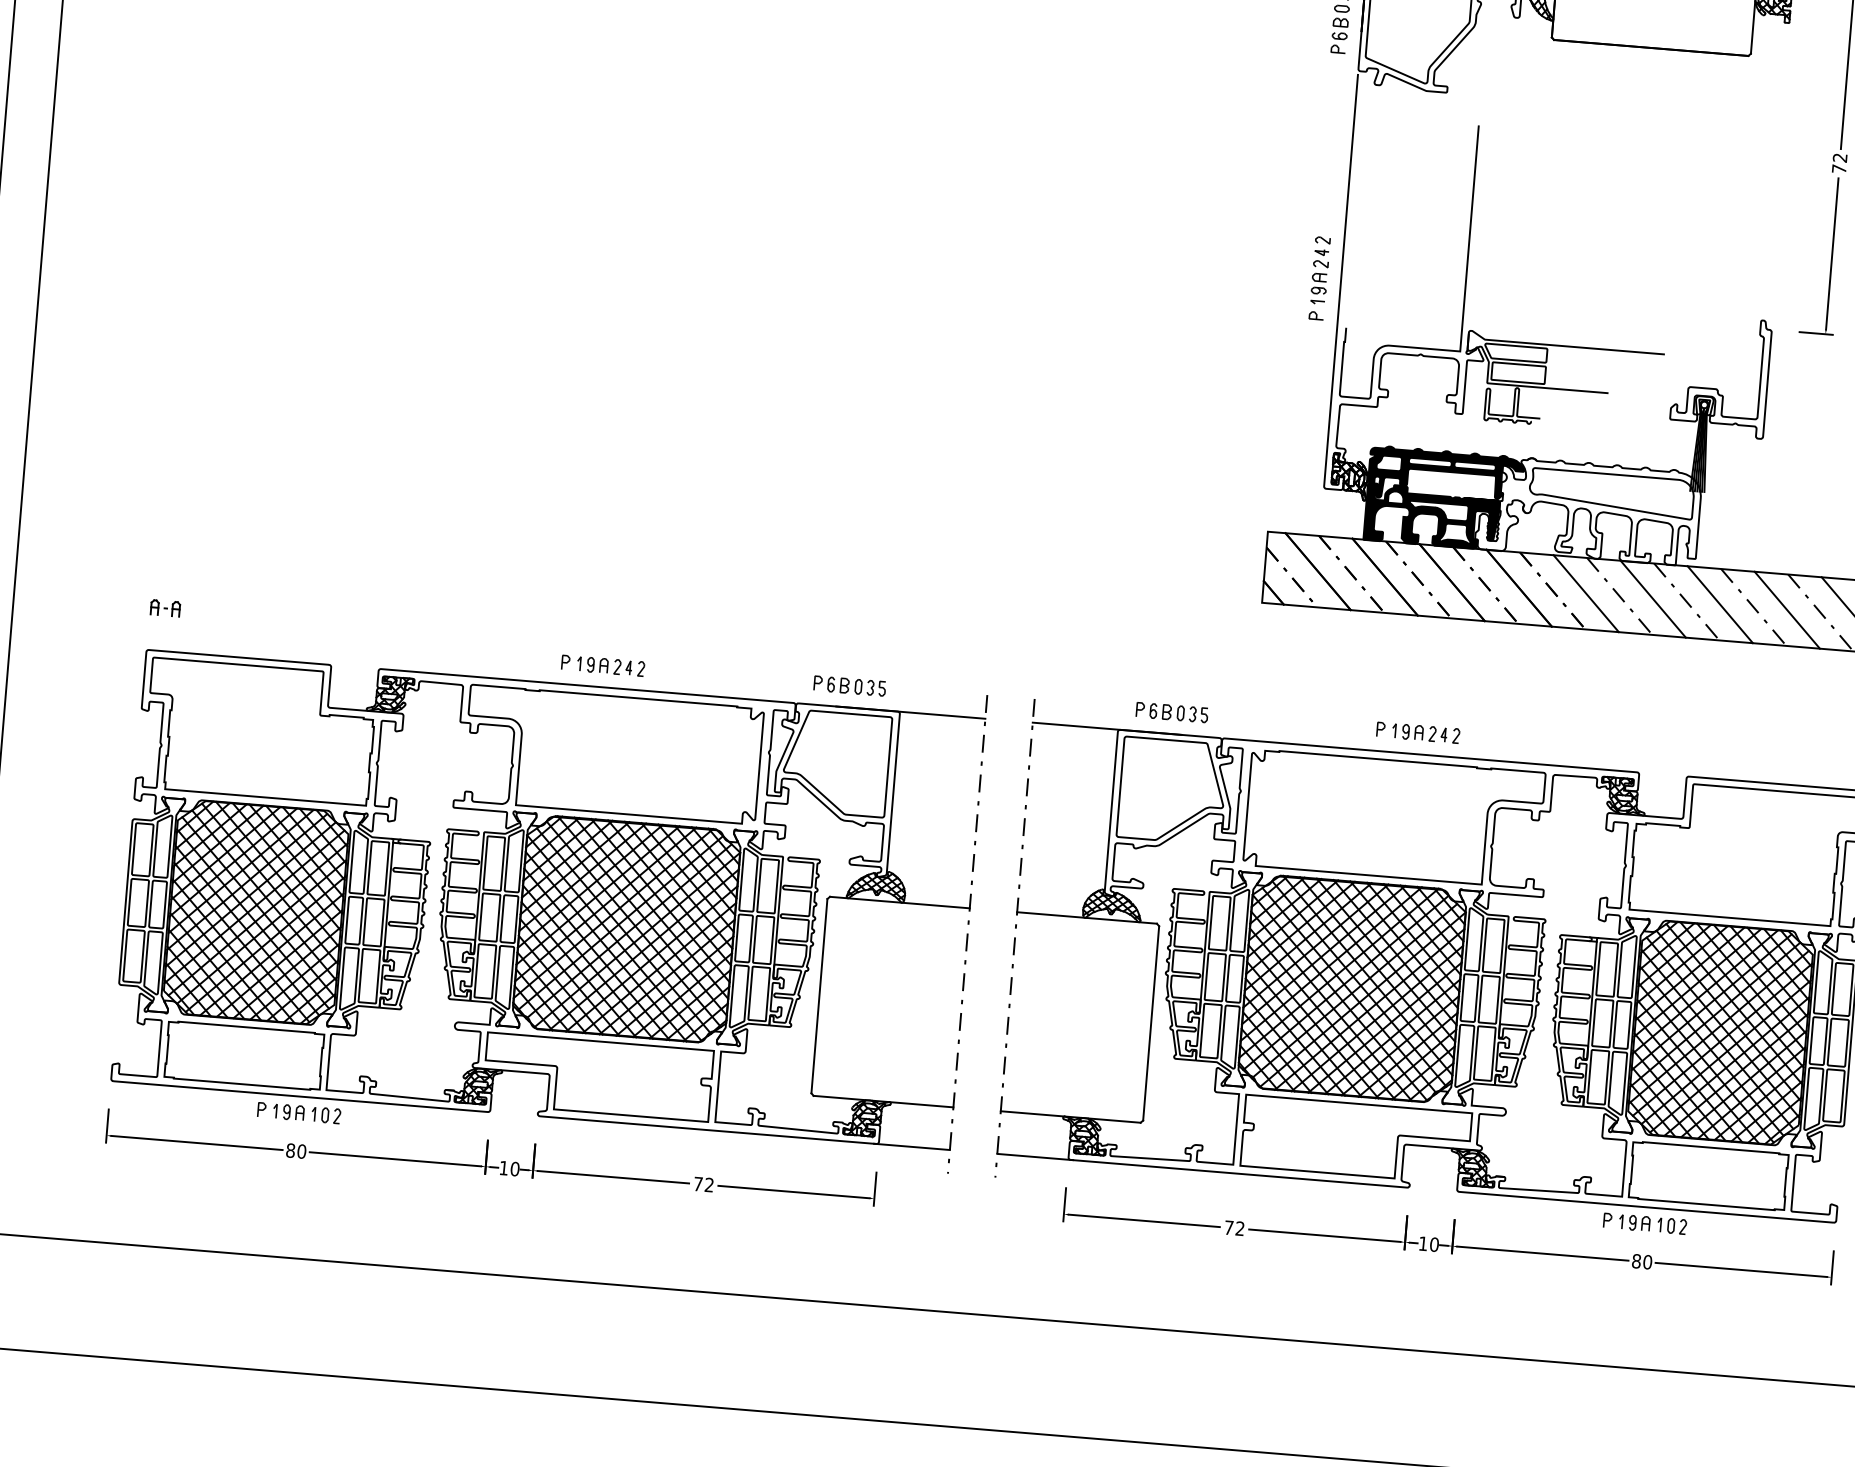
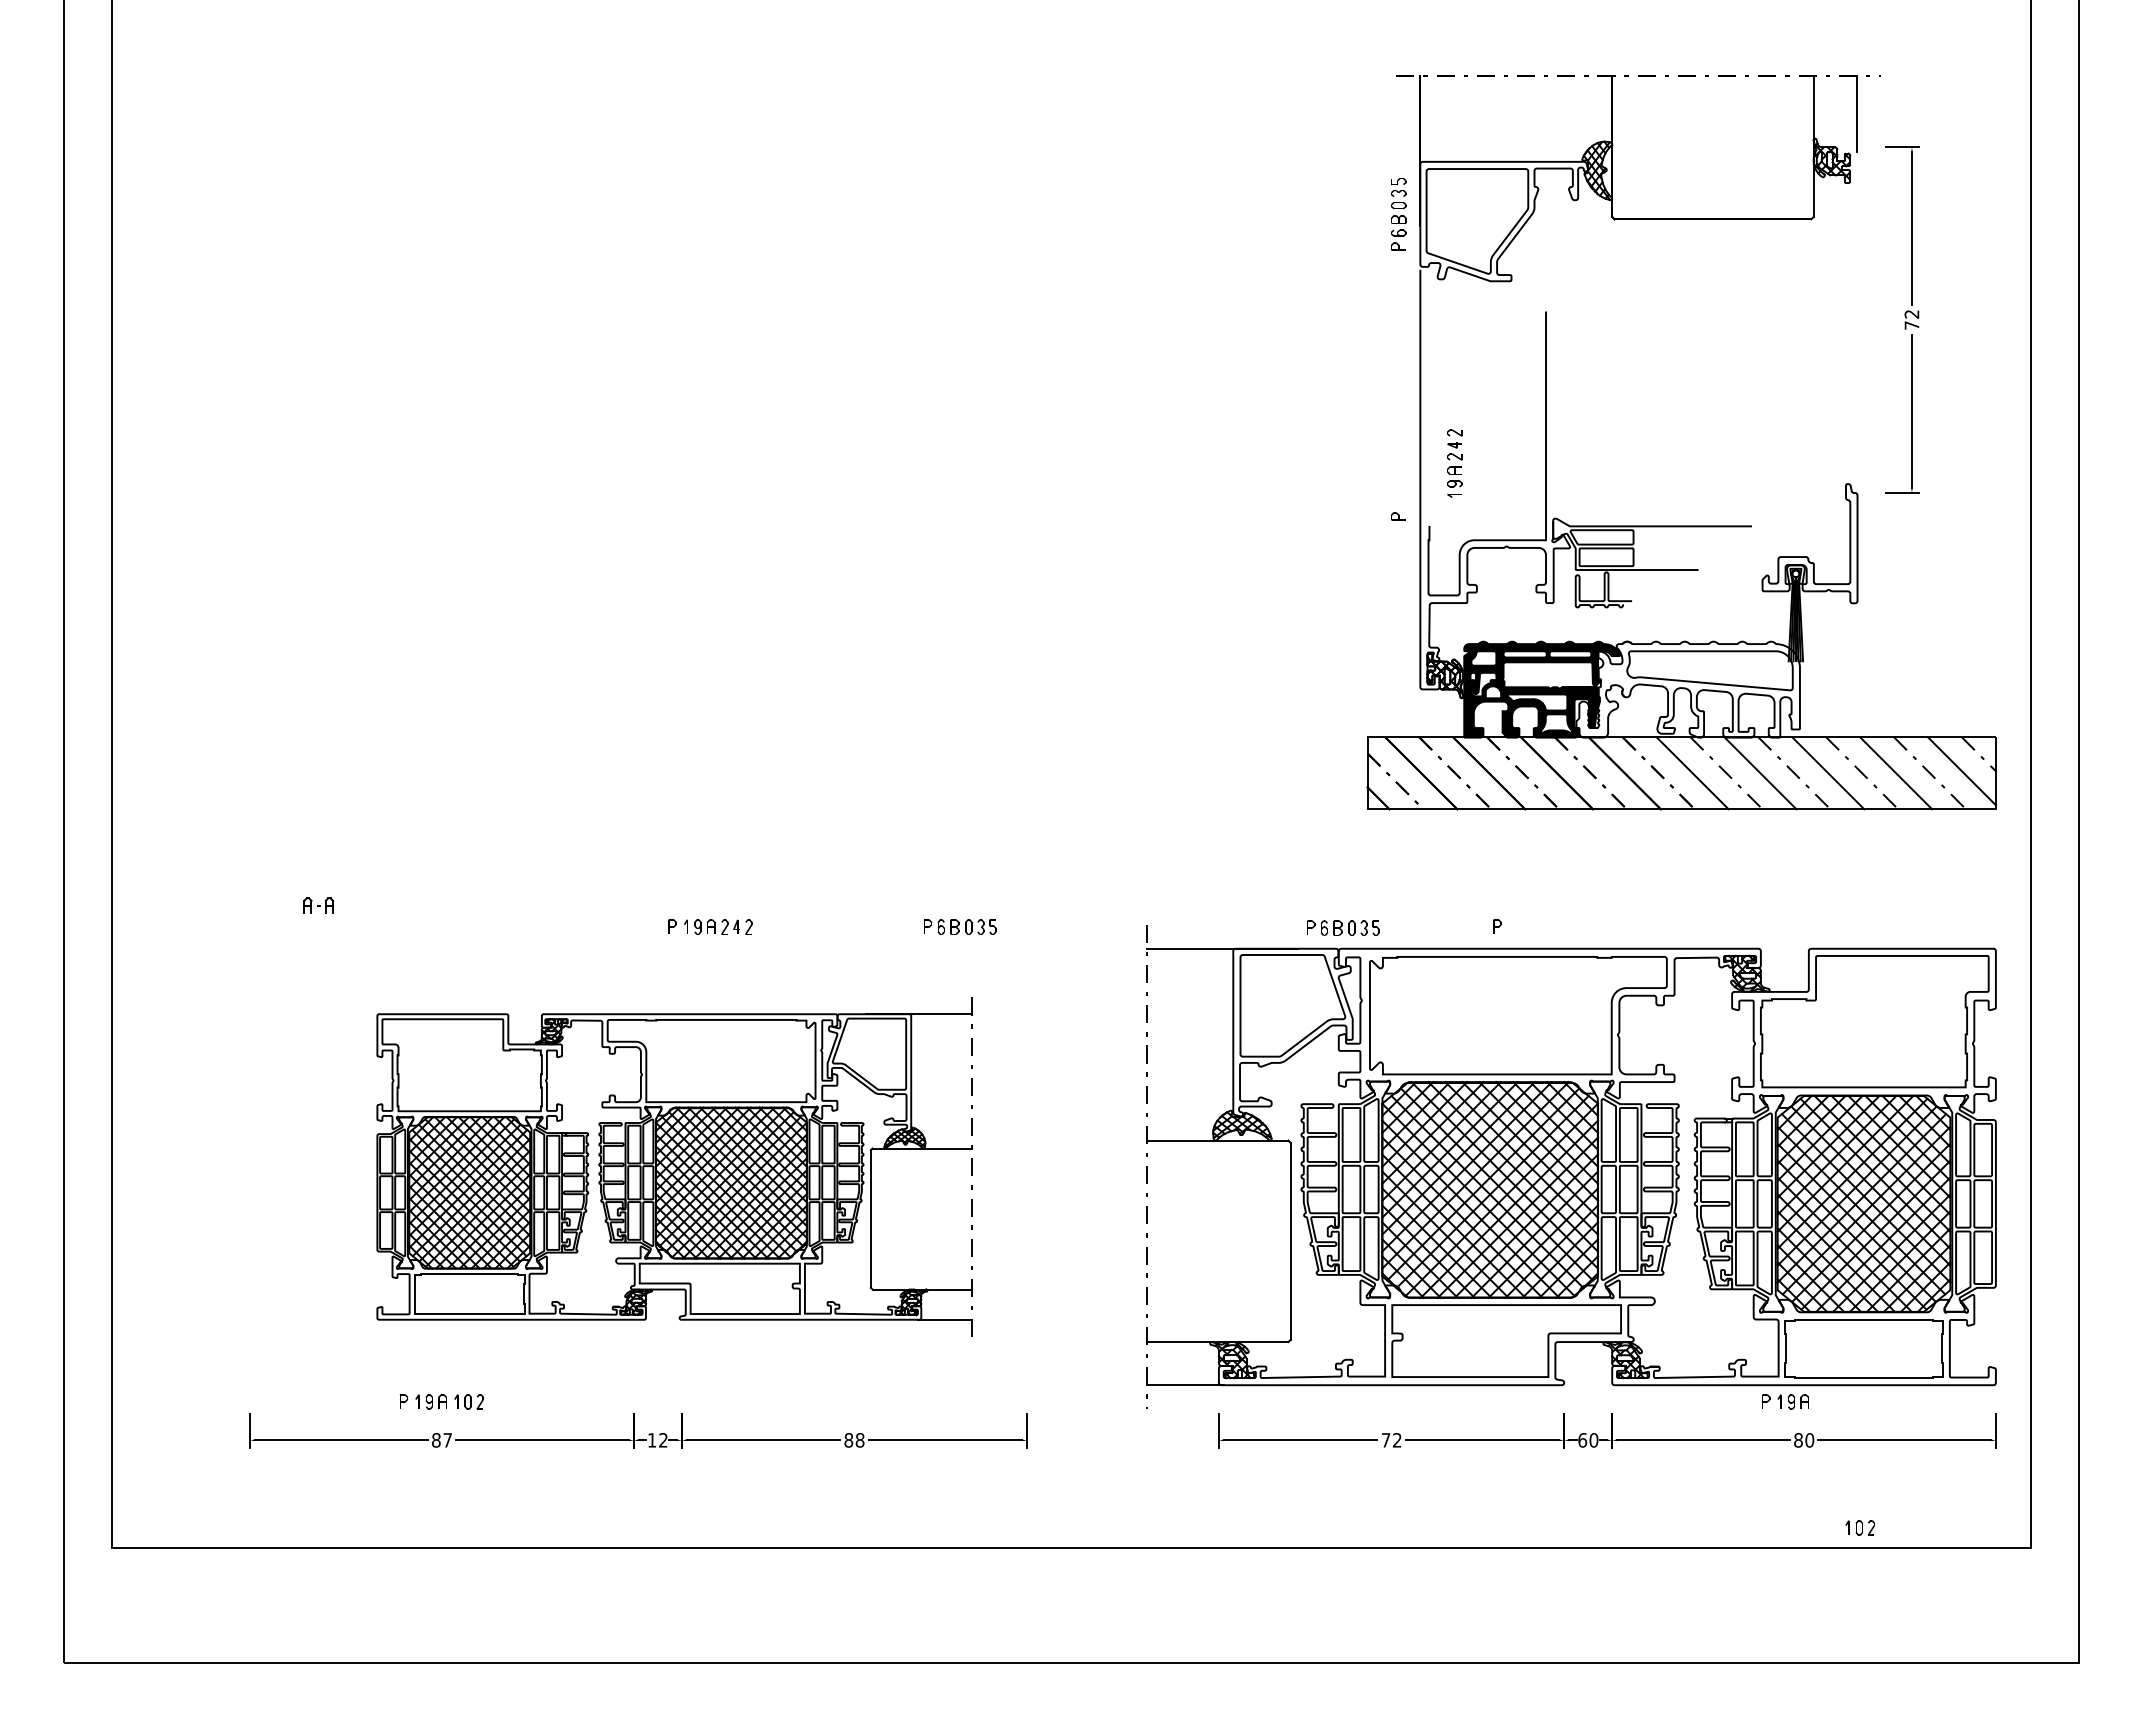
part: (1320, 270) -> (1454, 463), moved
part: (165, 608) -> (318, 905), moved
part: (1172, 712) -> (1343, 927), moved
part: (1426, 732) -> (1543, 926), removed
part: (548, 899) -> (674, 1166), size x0.7
text: (301, 1151) -> (447, 1440), 80 -> 87
text: (515, 1169) -> (663, 1440), 10 -> 12
text: (703, 1184) -> (854, 1440), 72 -> 88
part: (1671, 1225) -> (1859, 1527), moved
text: (1423, 1243) -> (1582, 1440), 10 -> 60

